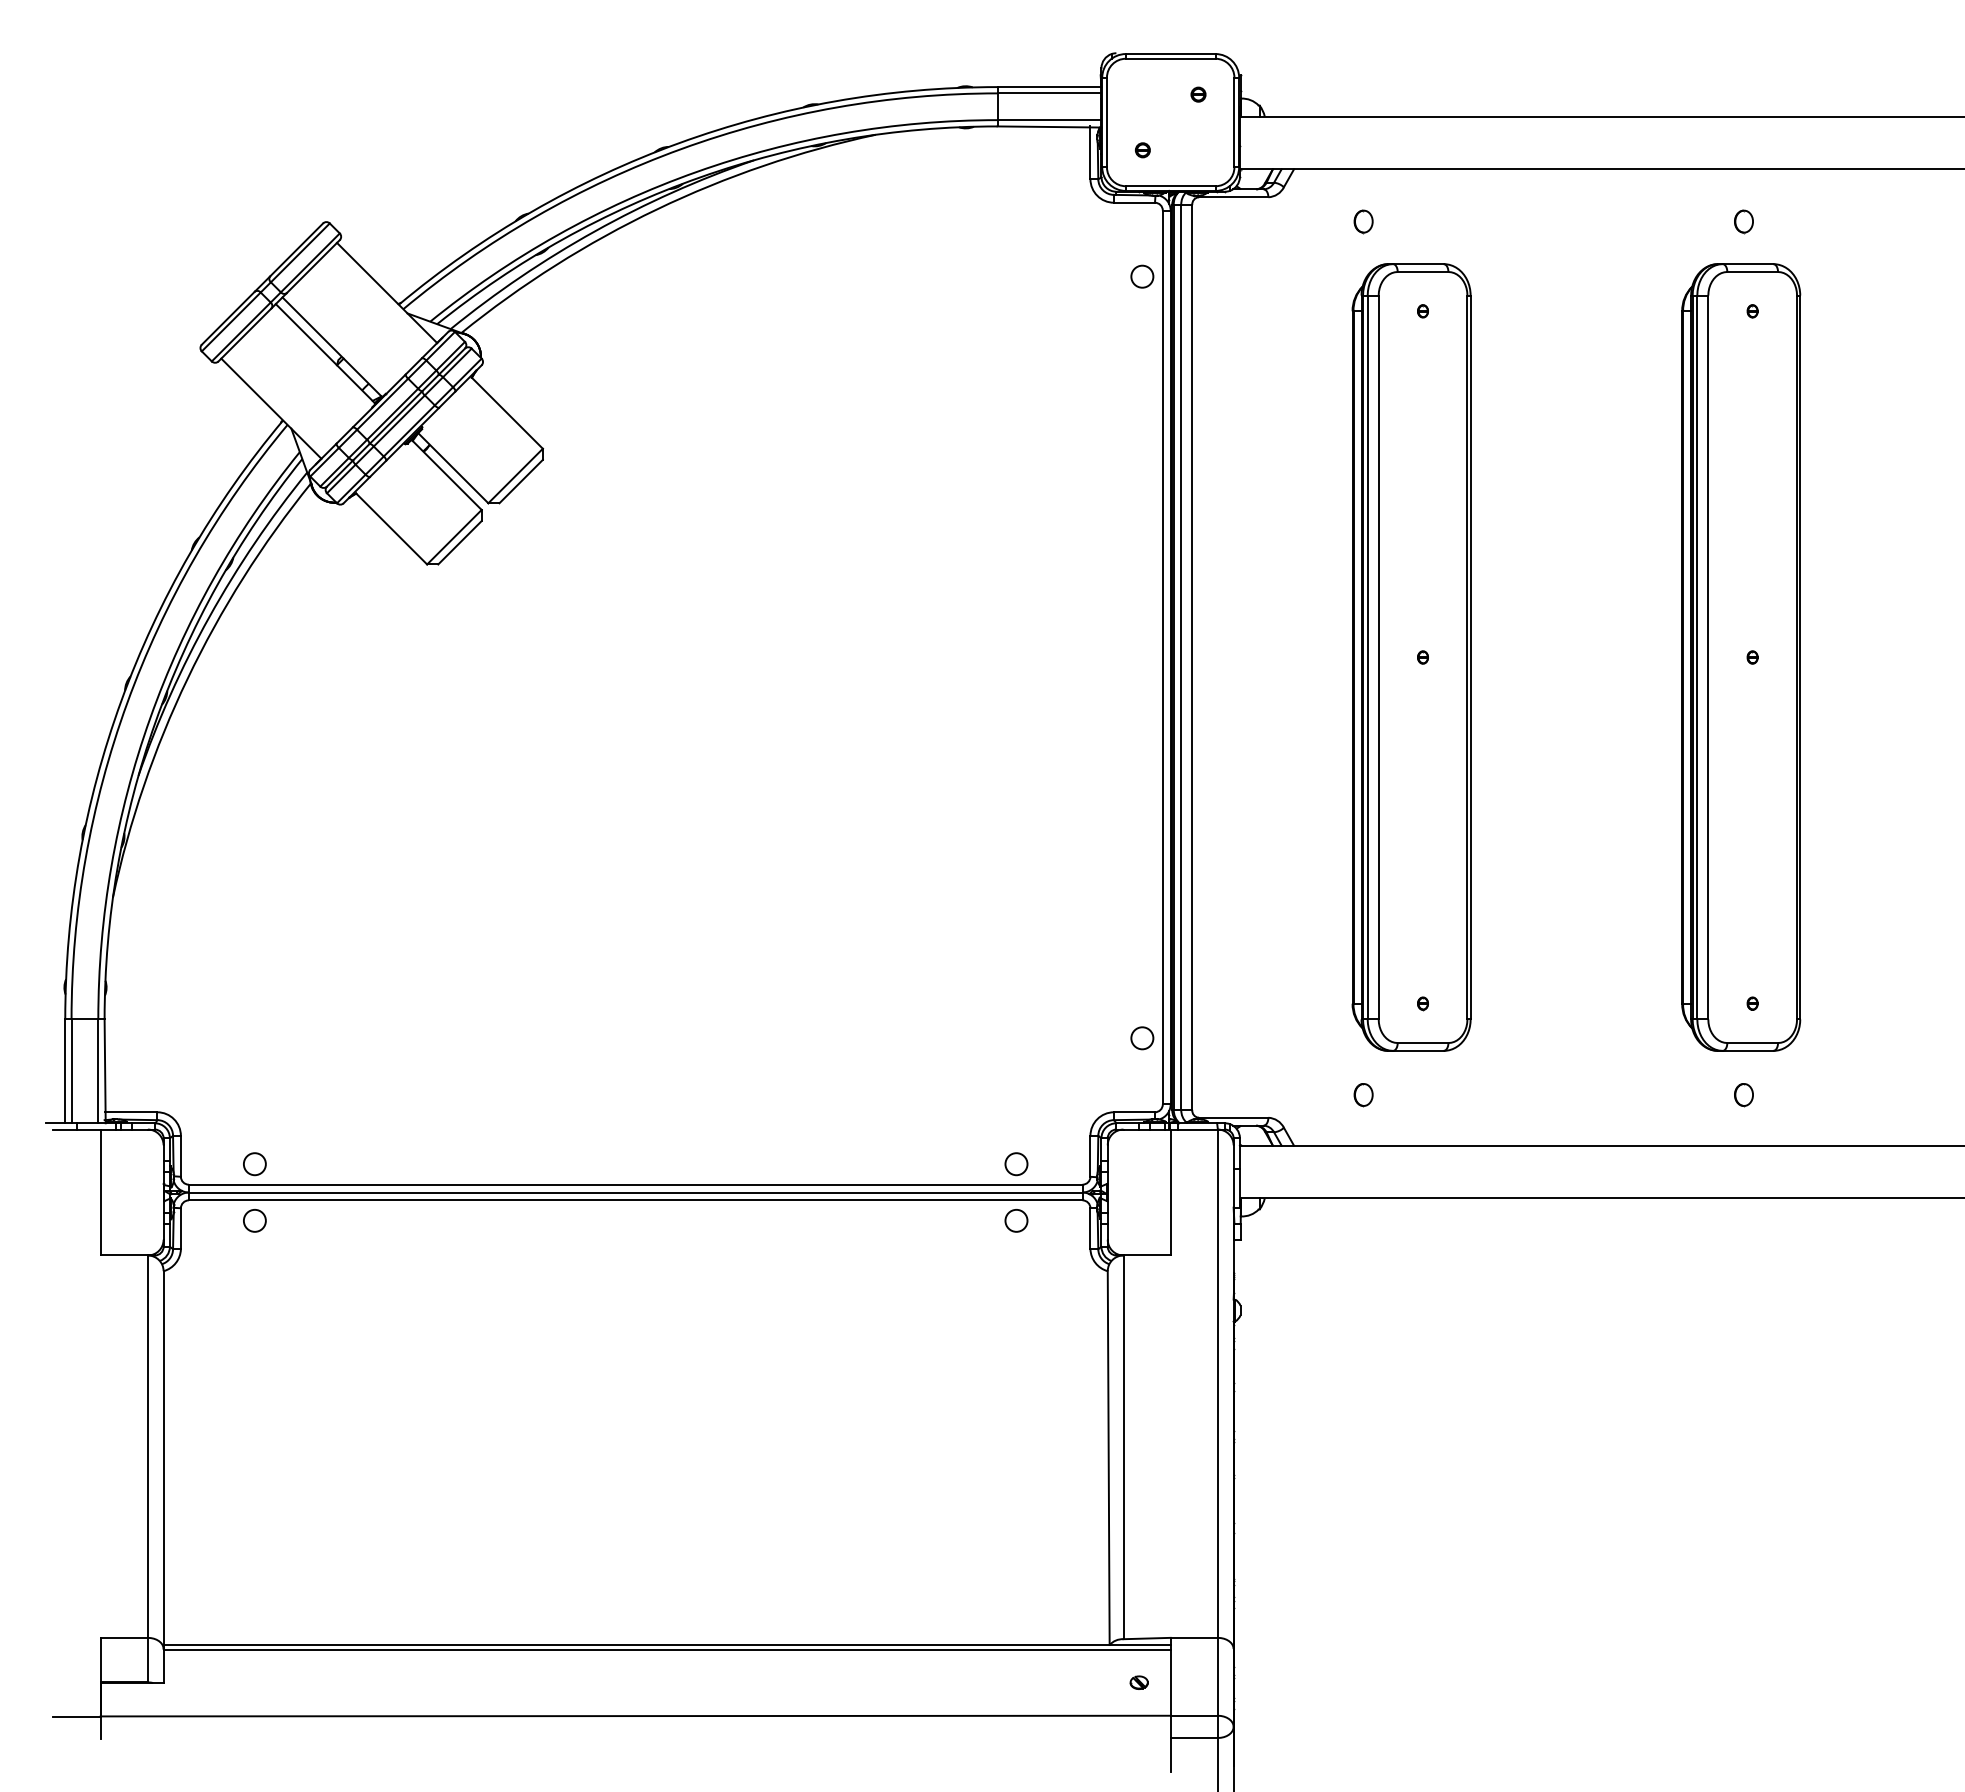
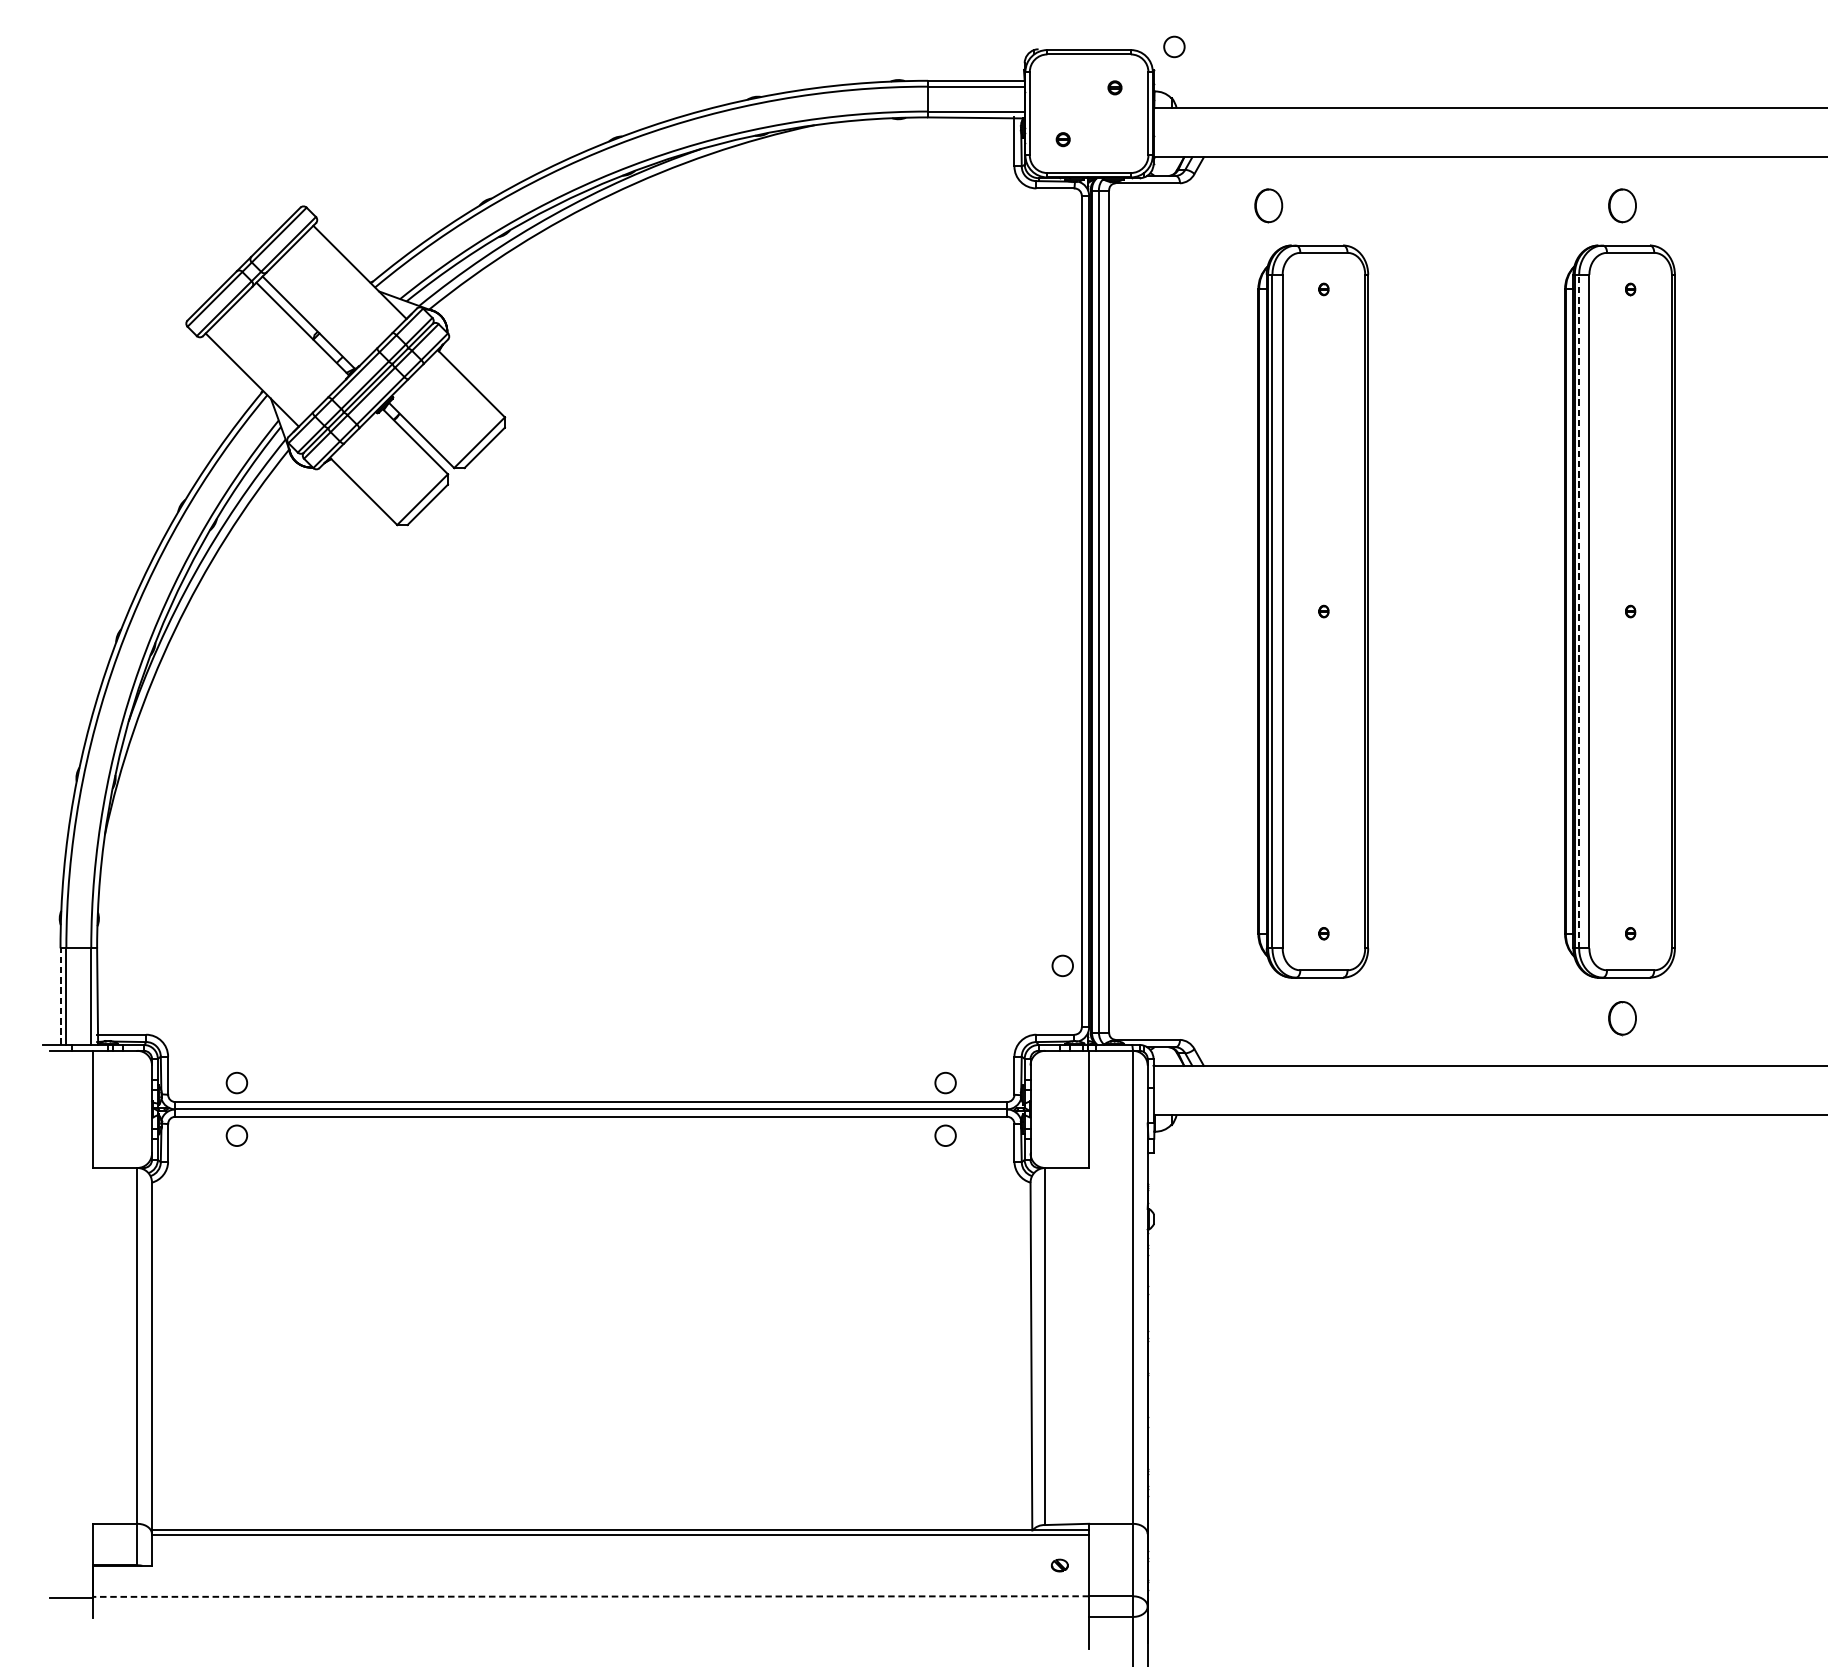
part: (1363, 221) -> (1268, 205), size x1.6
part: (1743, 221) -> (1622, 205), size x1.6
circle: (1142, 276) -> (1174, 46), moved
line: (1697, 657) -> (1579, 611), solid -> dashed
line: (65, 1071) -> (60, 996), solid -> dashed
part: (1363, 1095) -> (1268, 1019), removed
part: (1743, 1095) -> (1622, 1019), size x1.6
line: (635, 1716) -> (591, 1596), solid -> dashed

